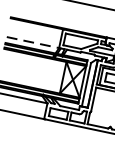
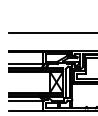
line: (33, 41) -> (26, 63), dashed -> solid

